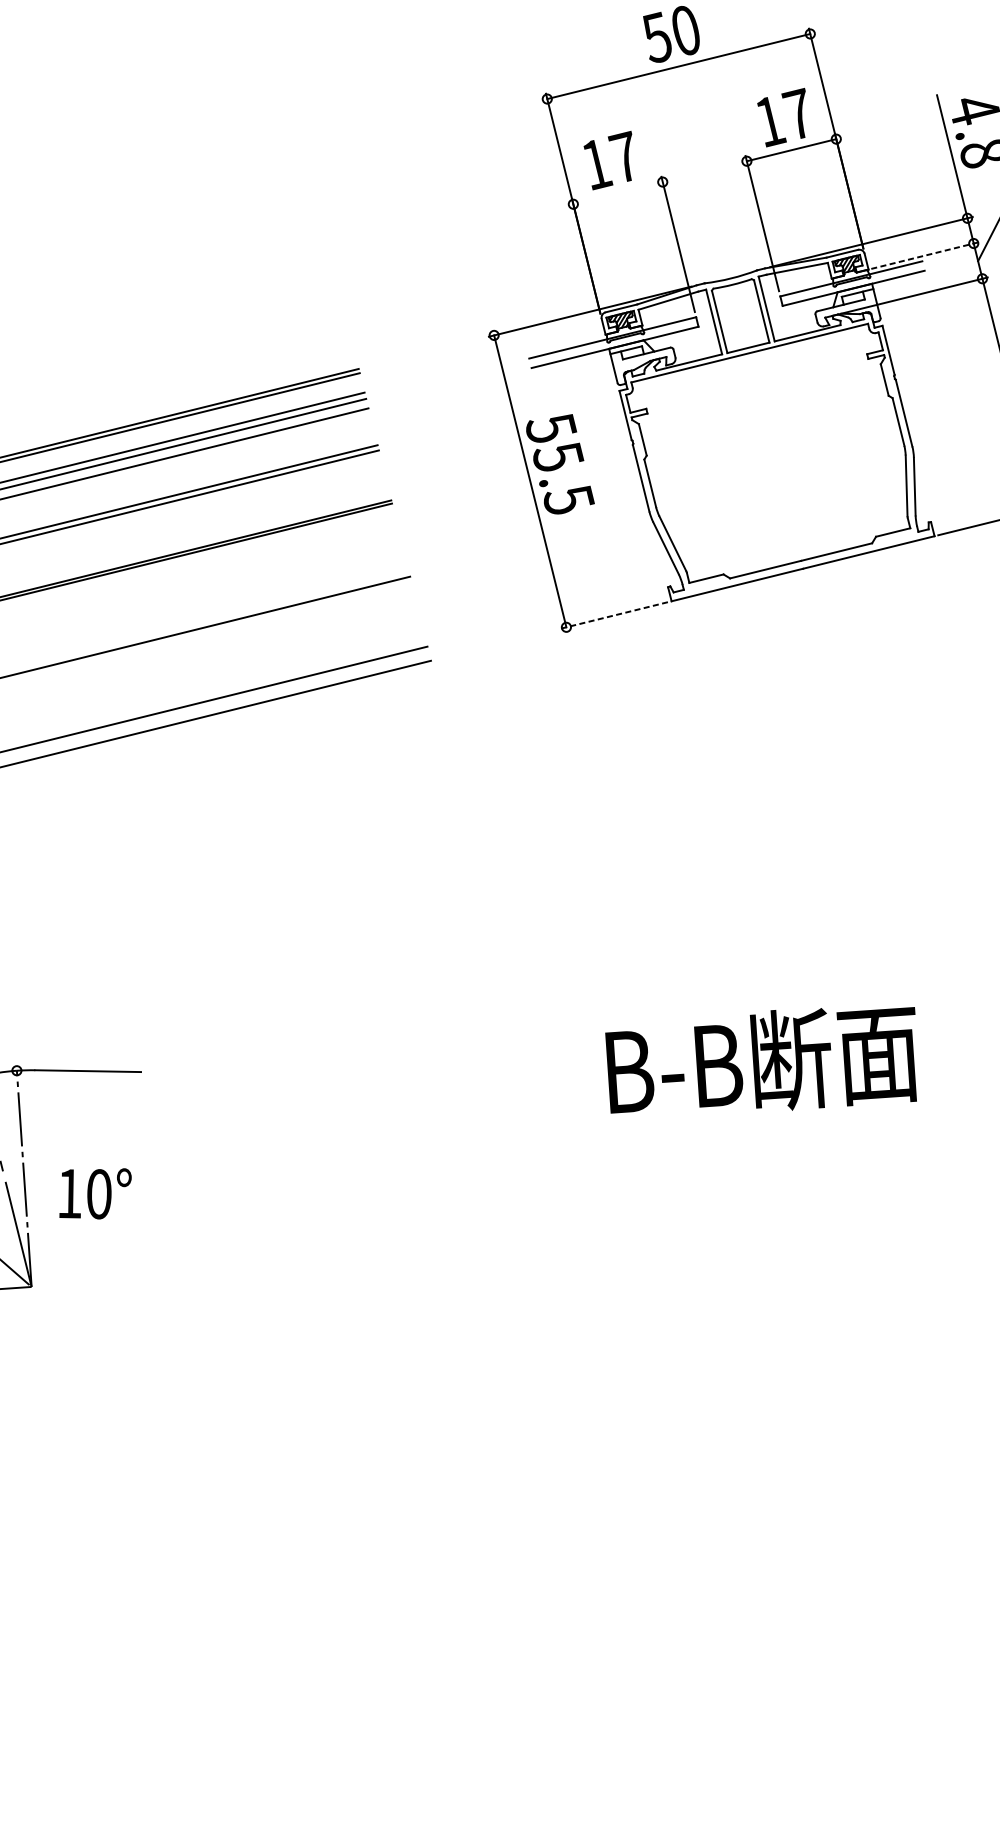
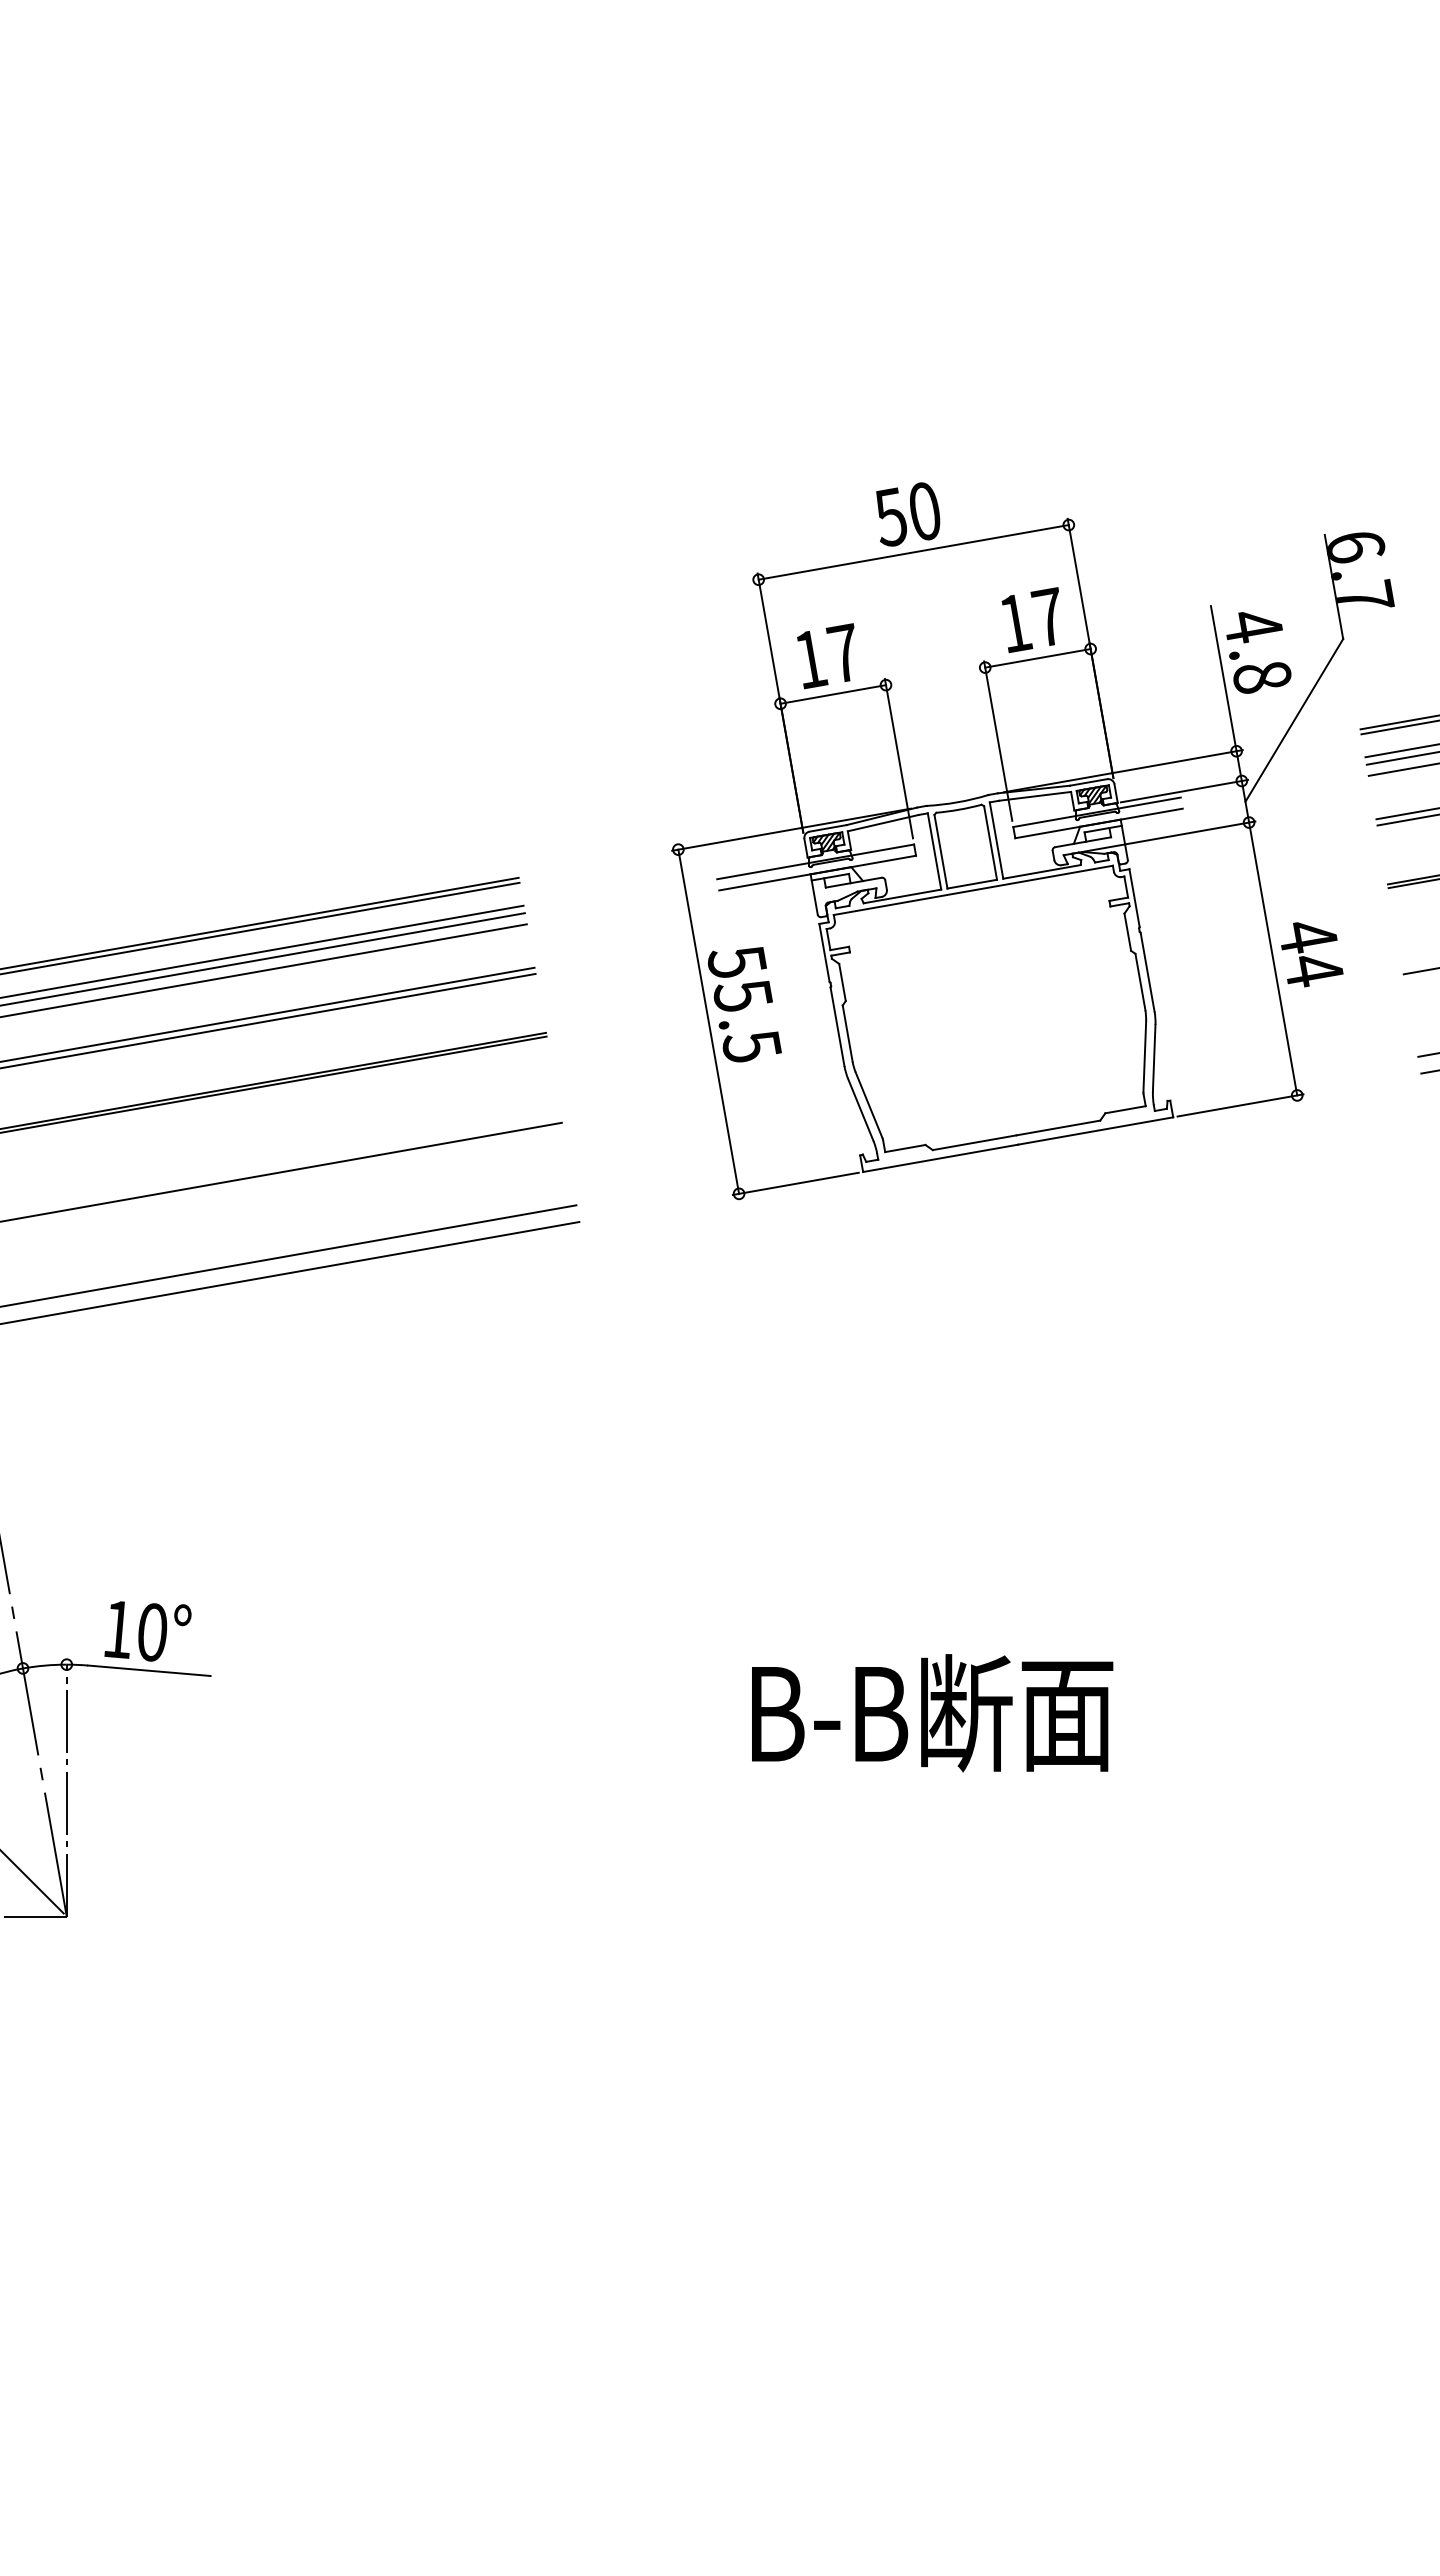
line: (618, 193) -> (833, 694), added
line: (925, 255) -> (1184, 791), dashed -> solid
line: (614, 615) -> (795, 1183), dashed -> solid
text: (94, 1193) -> (147, 1631), moved

